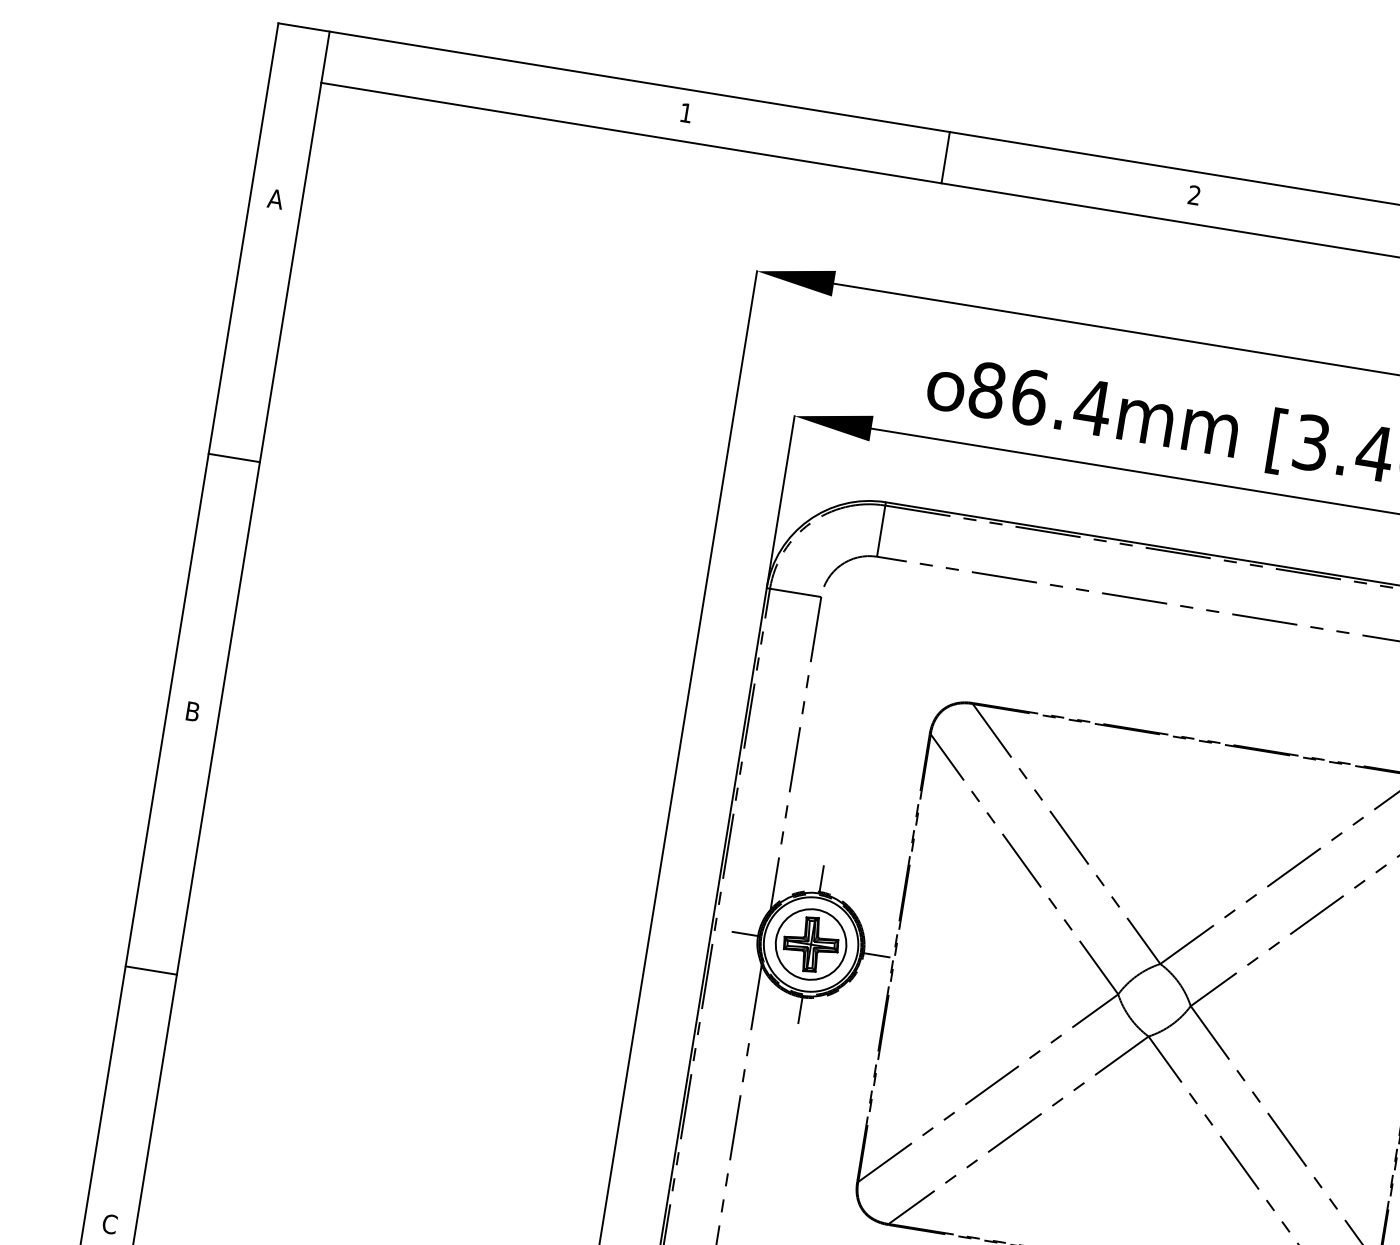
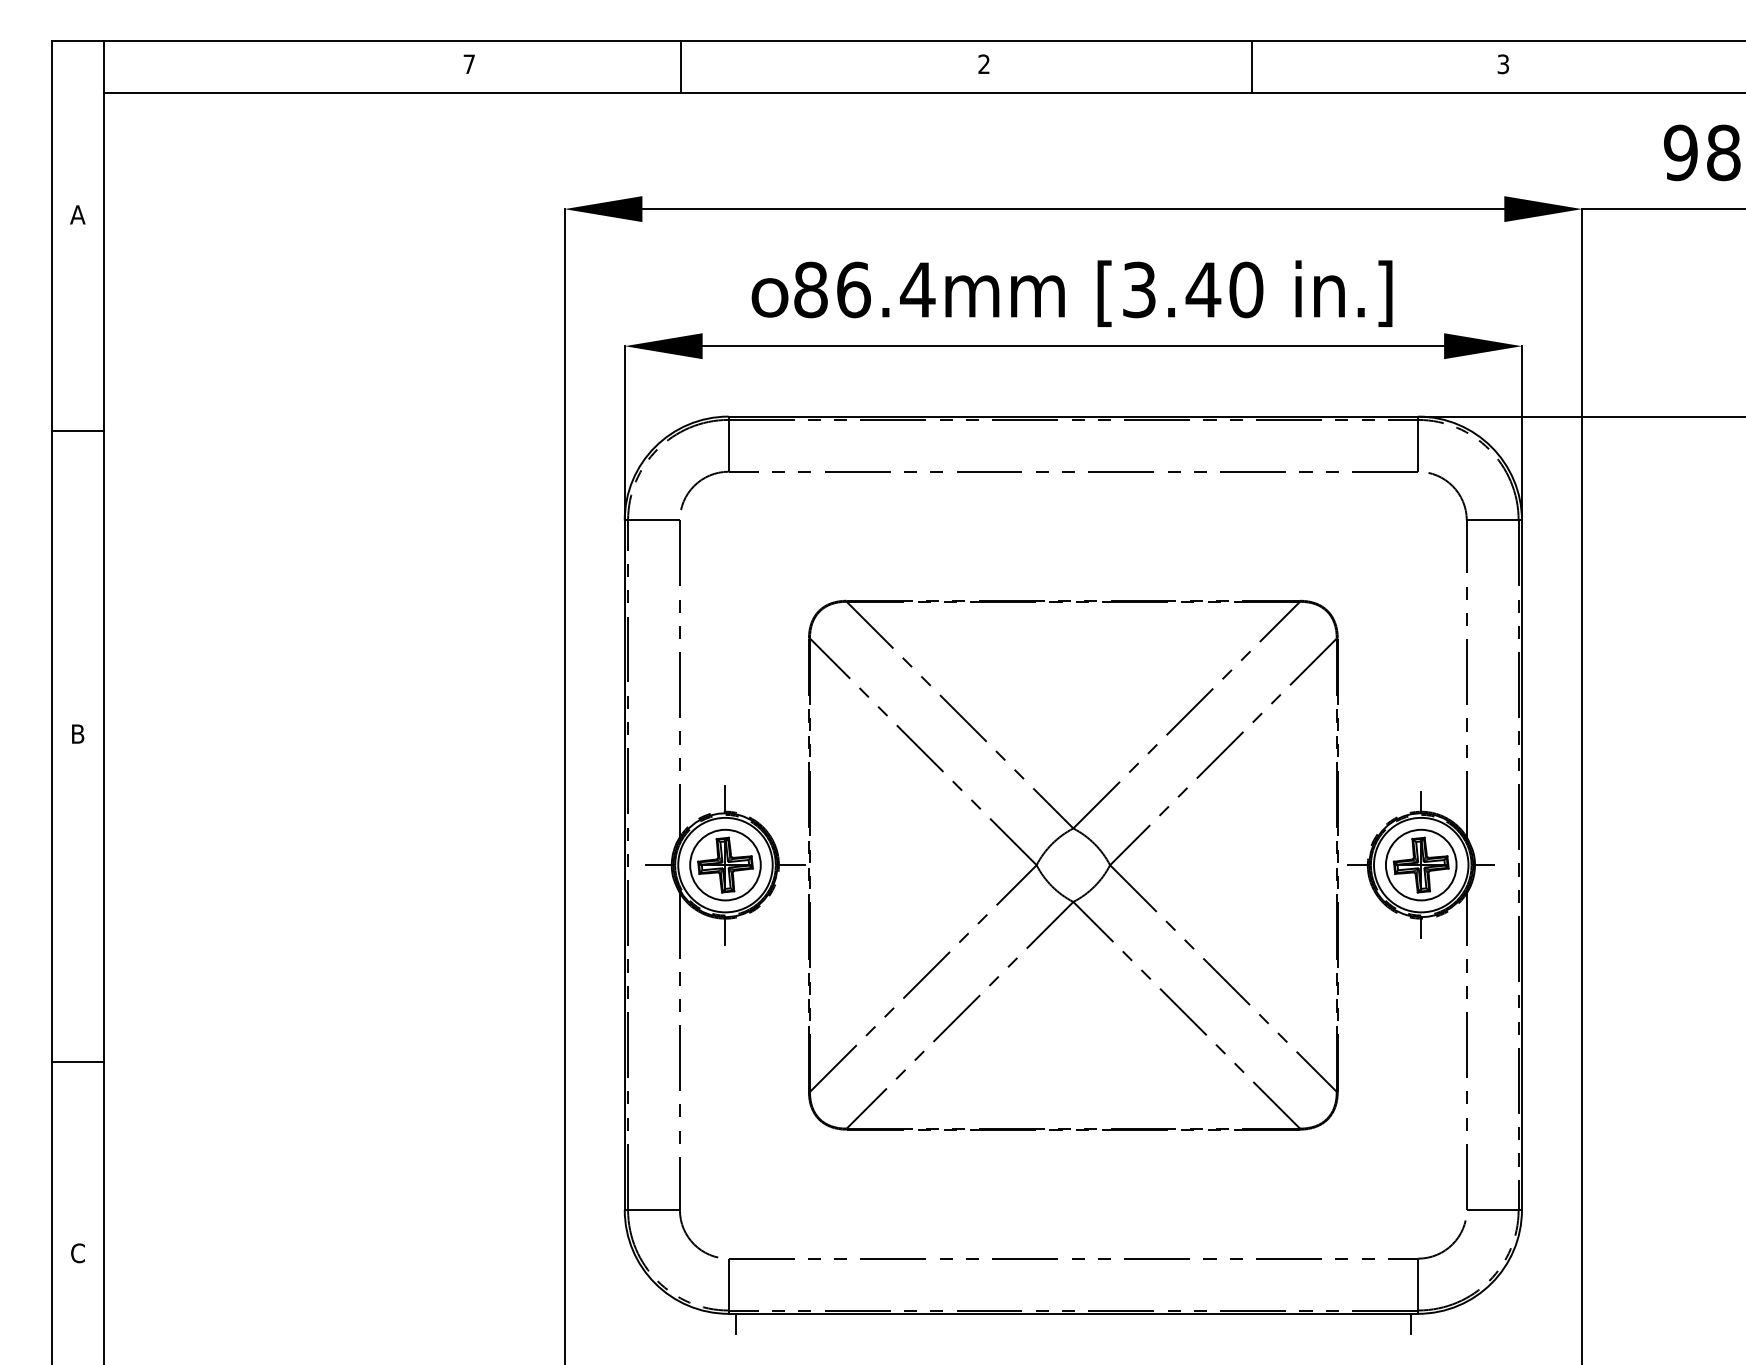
text: (685, 112) -> (468, 63), 1 -> 7
line: (945, 157) -> (680, 66), moved
line: (234, 458) -> (78, 431), moved
line: (151, 970) -> (78, 1062), moved

